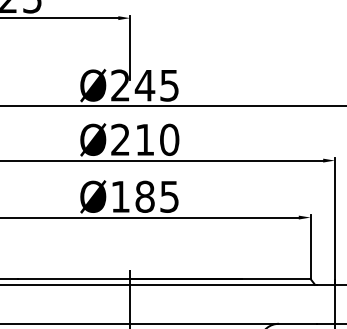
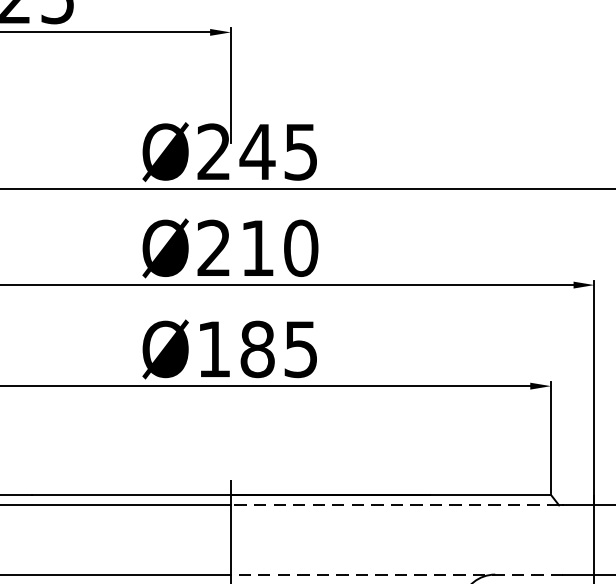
line: (222, 284) -> (394, 504), solid -> dashed
line: (223, 323) -> (396, 574), solid -> dashed

